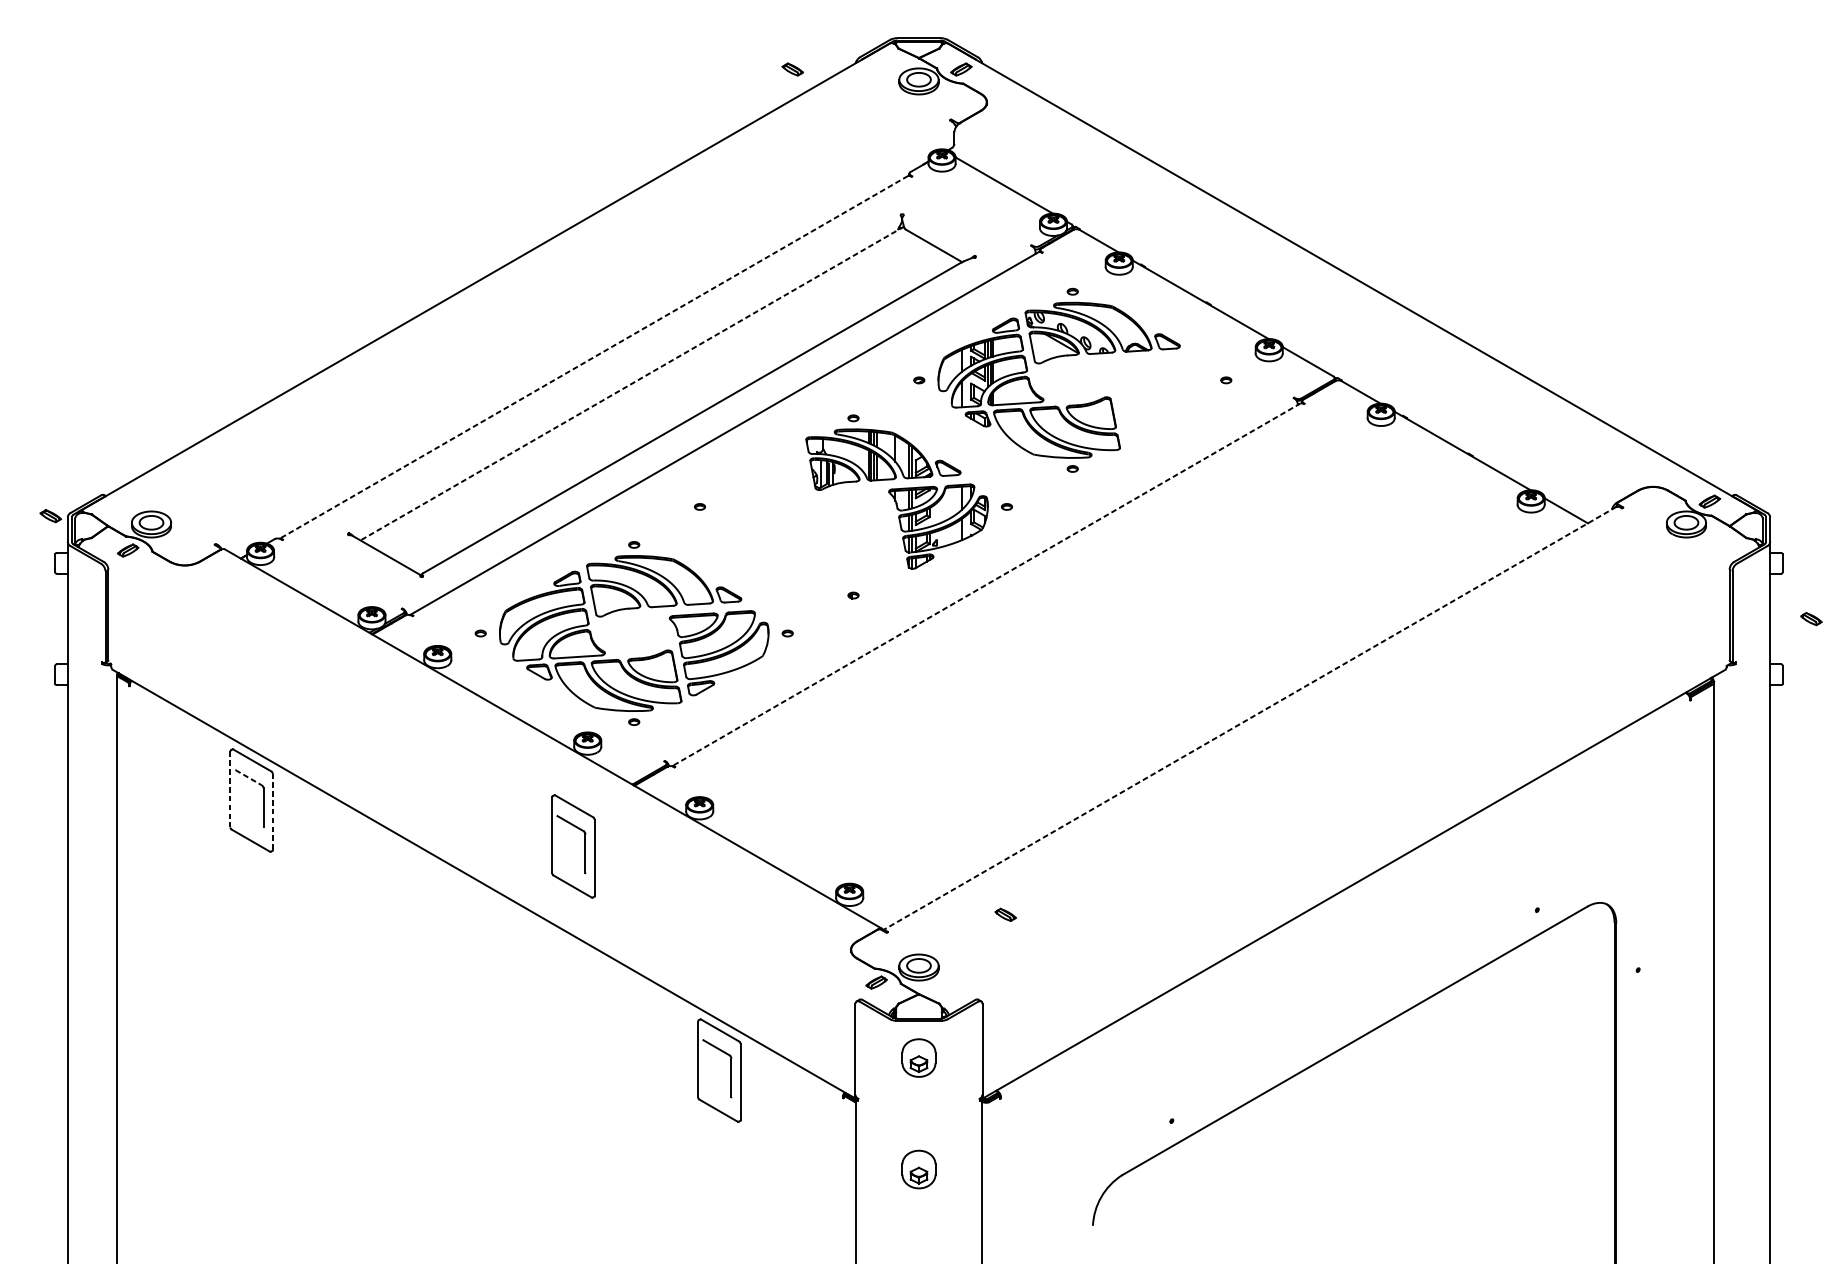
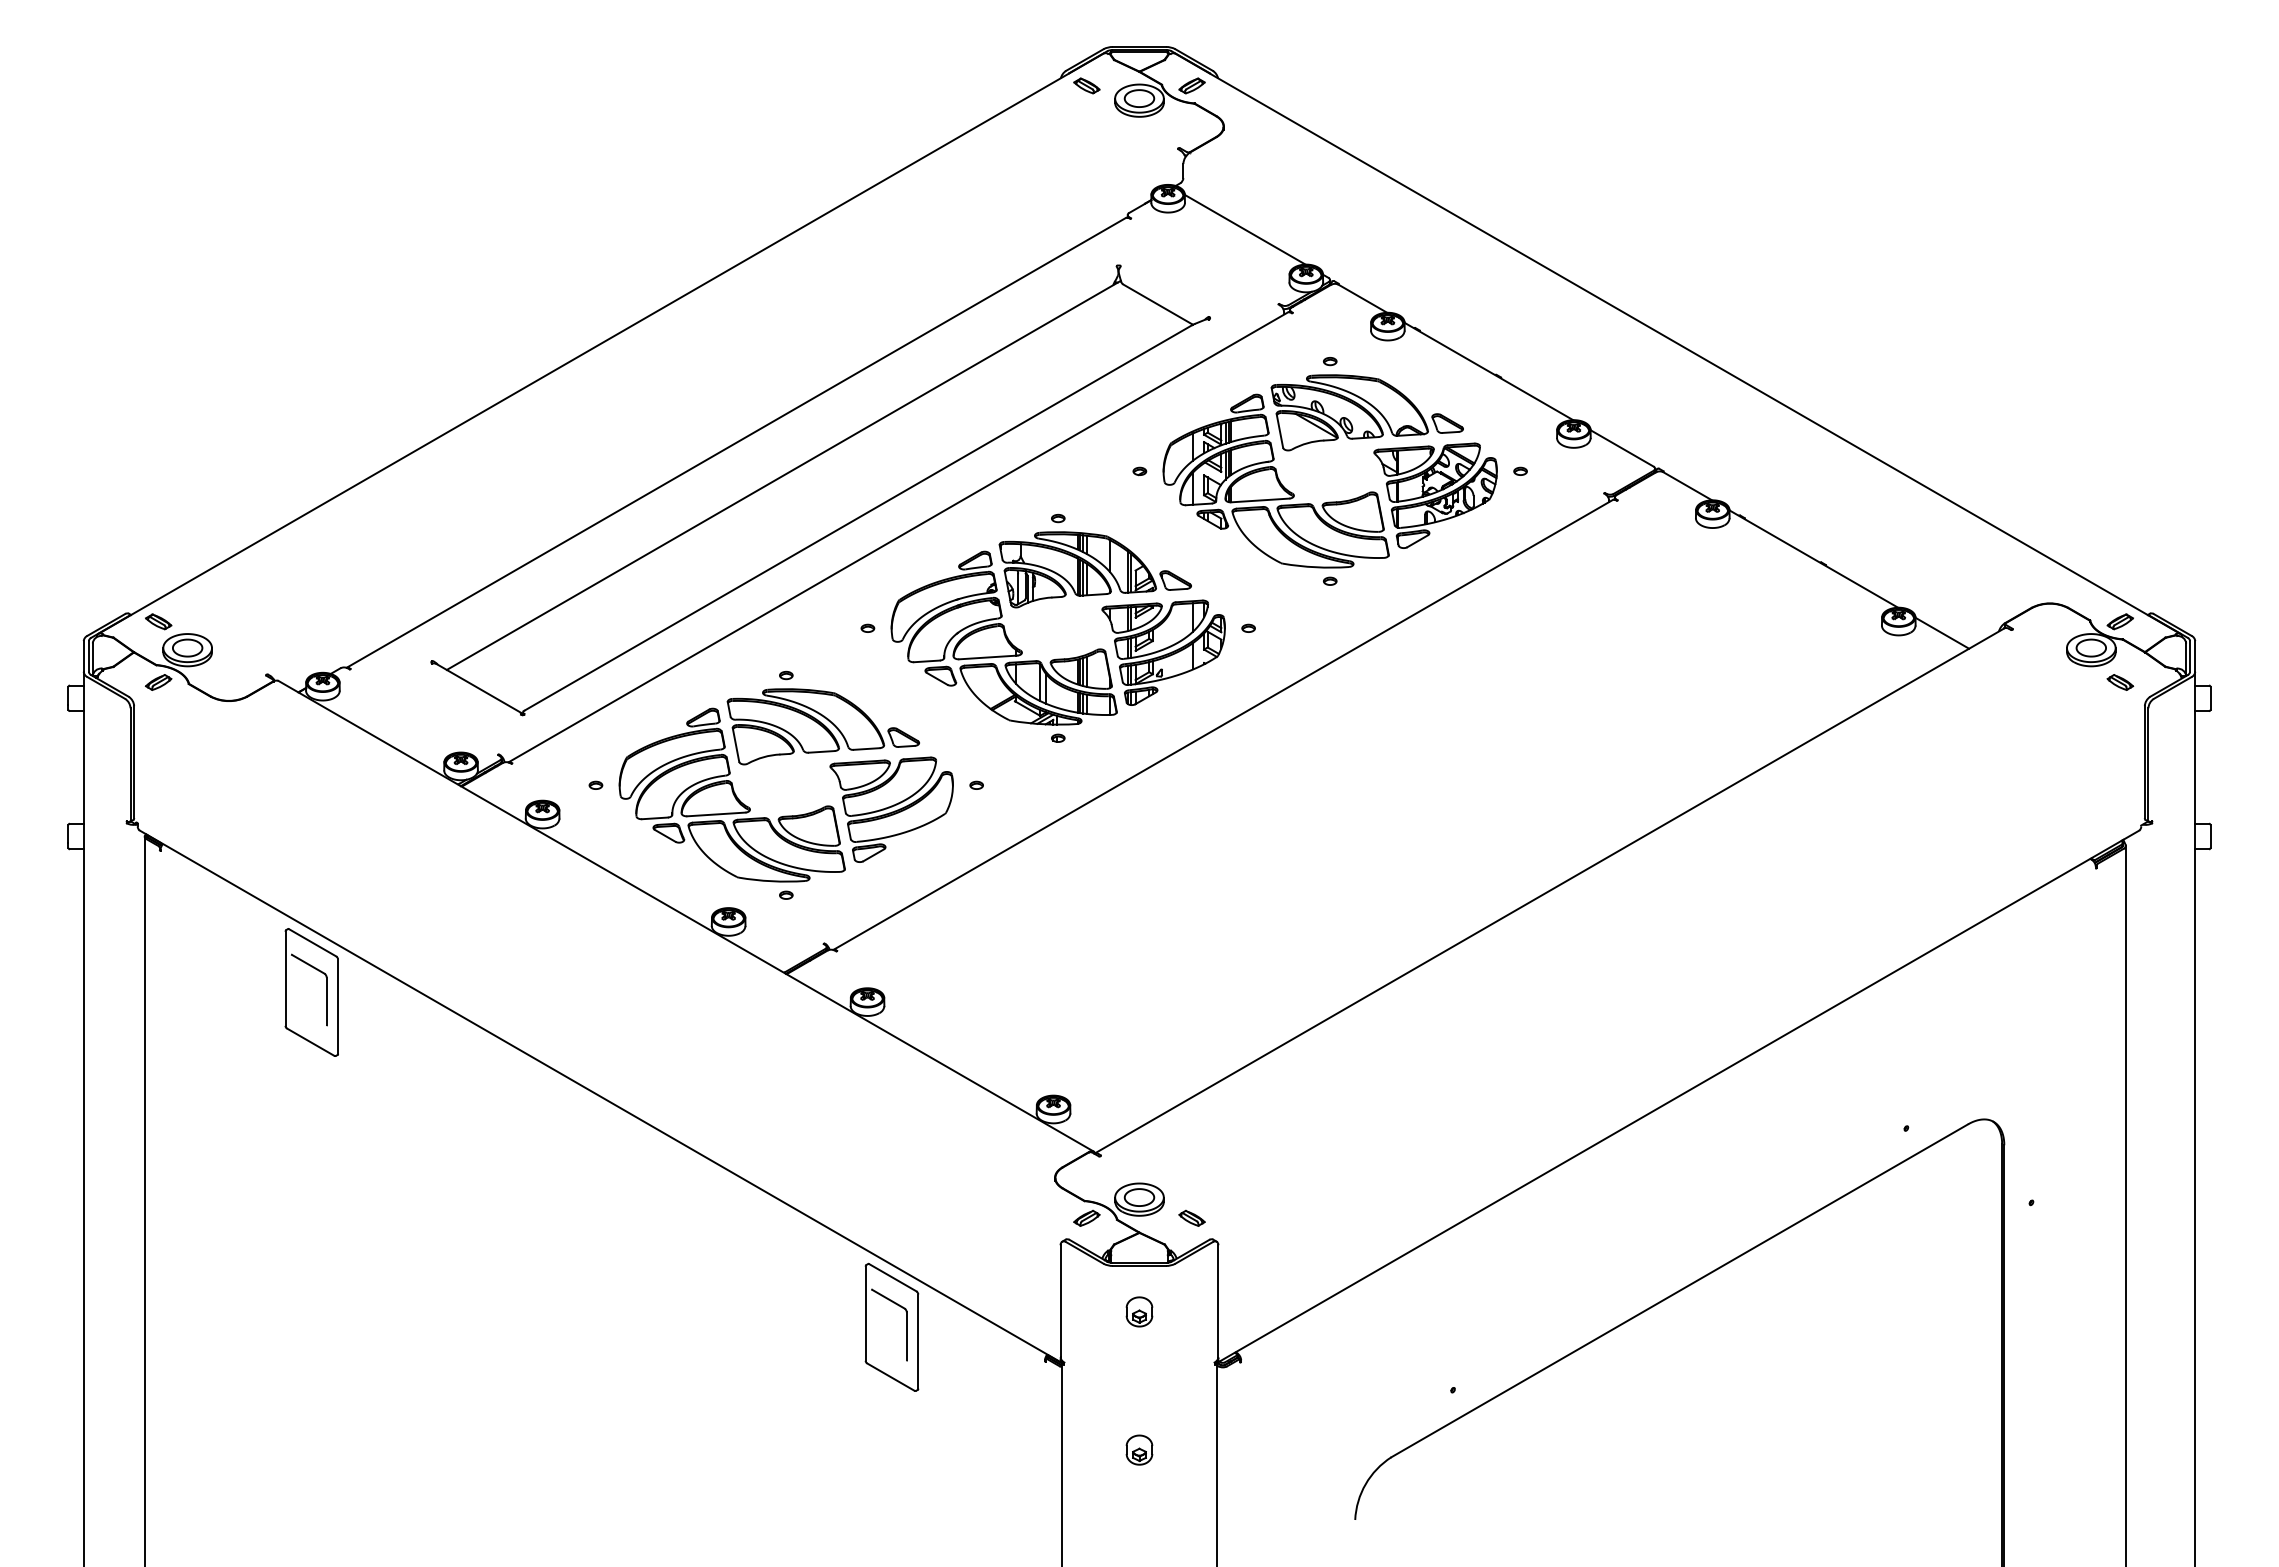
part: (792, 69) -> (1086, 85), moved
line: (594, 357) -> (736, 442), dashed -> solid
line: (631, 383) -> (783, 475), dashed -> solid
part: (1157, 399) -> (1435, 495), added
part: (809, 514) -> (1003, 637), added
part: (50, 515) -> (158, 621), moved
line: (985, 585) -> (1222, 725), dashed -> solid
part: (1811, 619) -> (2120, 682), moved
line: (1248, 719) -> (1548, 891), dashed -> solid
line: (248, 777) -> (308, 964), dashed -> solid
line: (230, 790) -> (285, 979), dashed -> solid
line: (273, 811) -> (338, 1006), dashed -> solid
part: (573, 845) -> (710, 1048), removed
part: (1005, 914) -> (1191, 1217), moved
part: (919, 1057) -> (1139, 1311), size x0.62
part: (919, 1168) -> (1139, 1449), size x0.62

